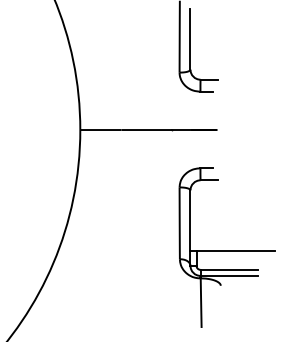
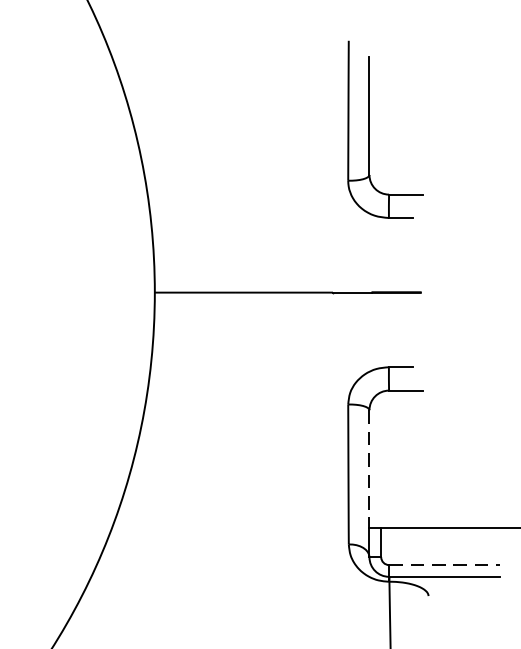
line: (190, 221) -> (369, 470), solid -> dashed
line: (229, 269) -> (445, 564), solid -> dashed

